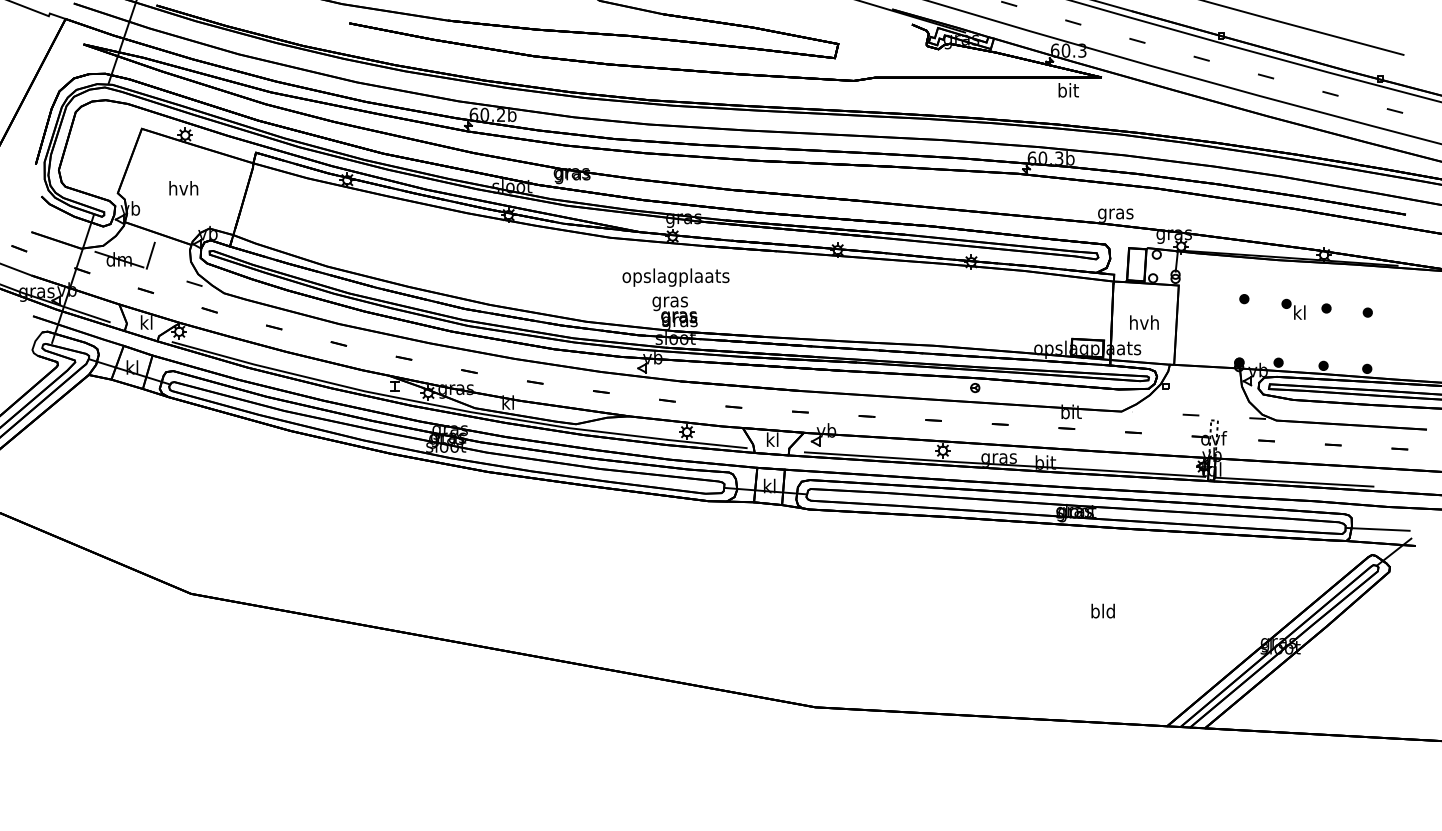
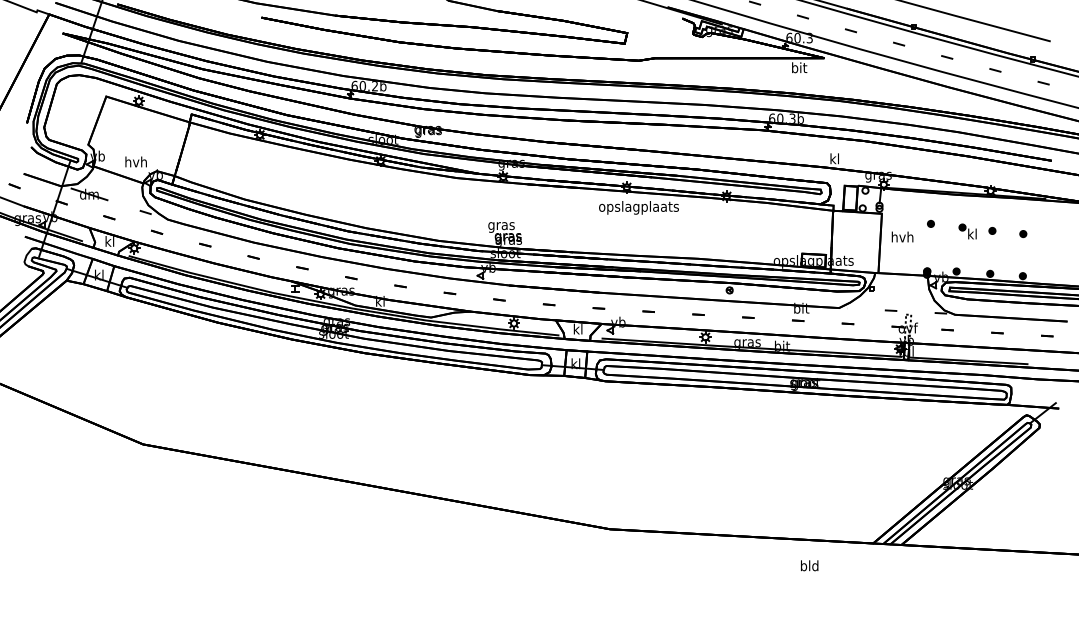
text: (183, 188) -> (135, 162), moved
text: (1115, 213) -> (834, 159), gras -> kl
line: (150, 255) -> (112, 191), removed
text: (675, 277) -> (638, 207), moved
text: (1144, 322) -> (902, 236), moved
line: (1378, 529) -> (1031, 396), removed
text: (1102, 610) -> (809, 565), moved

